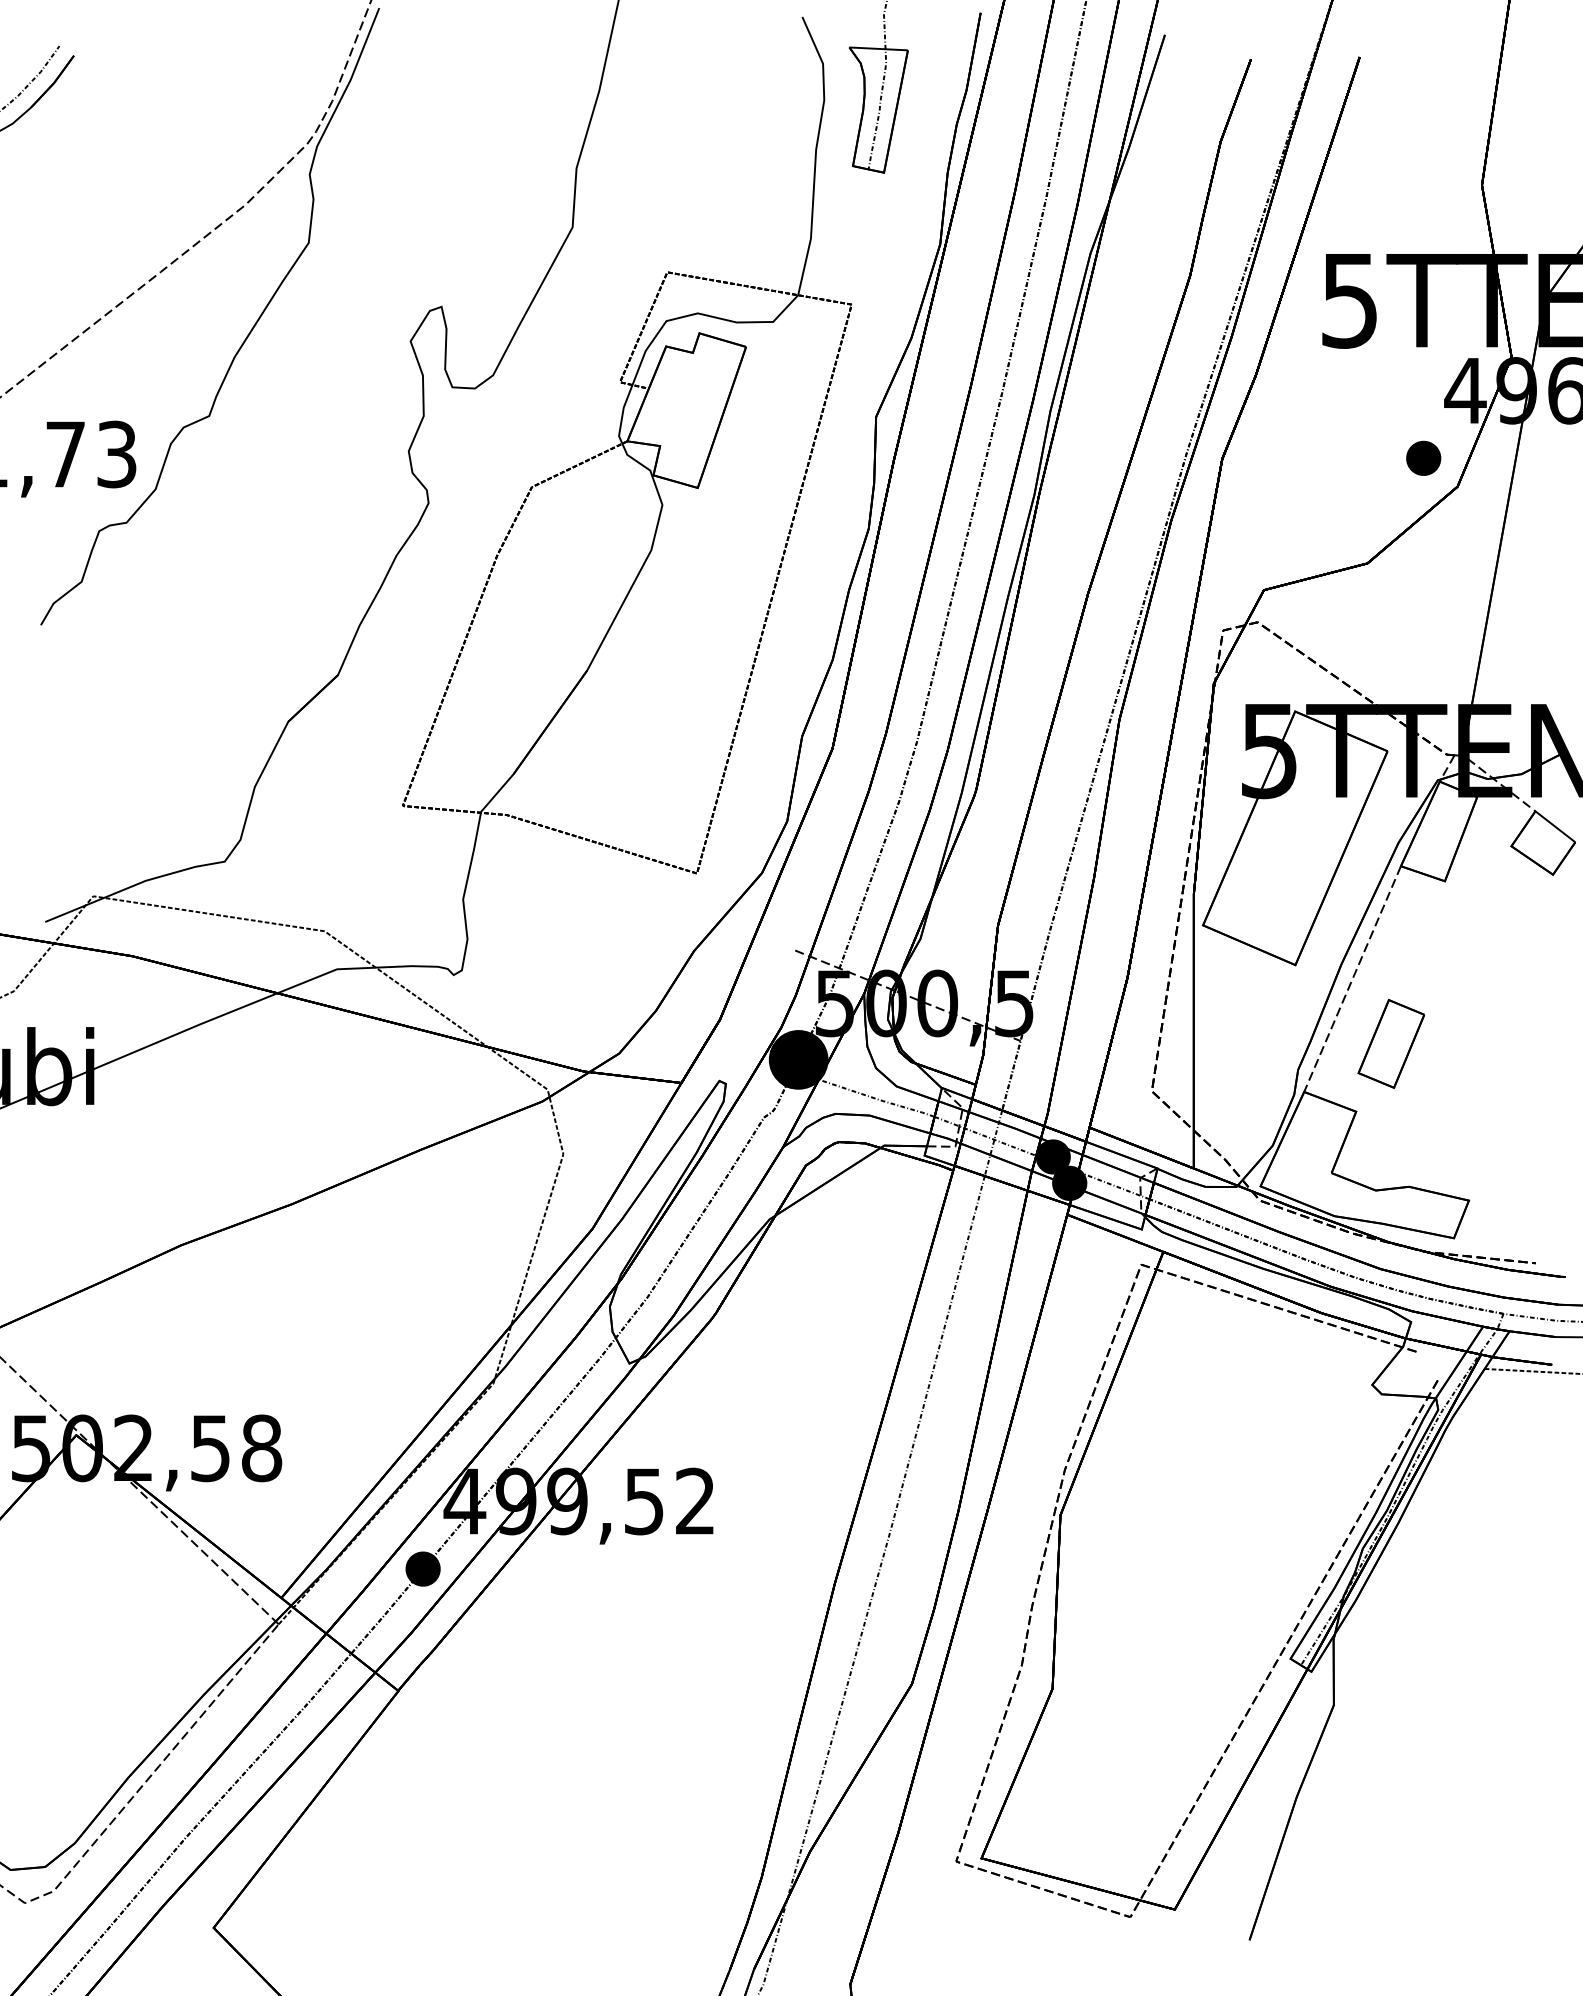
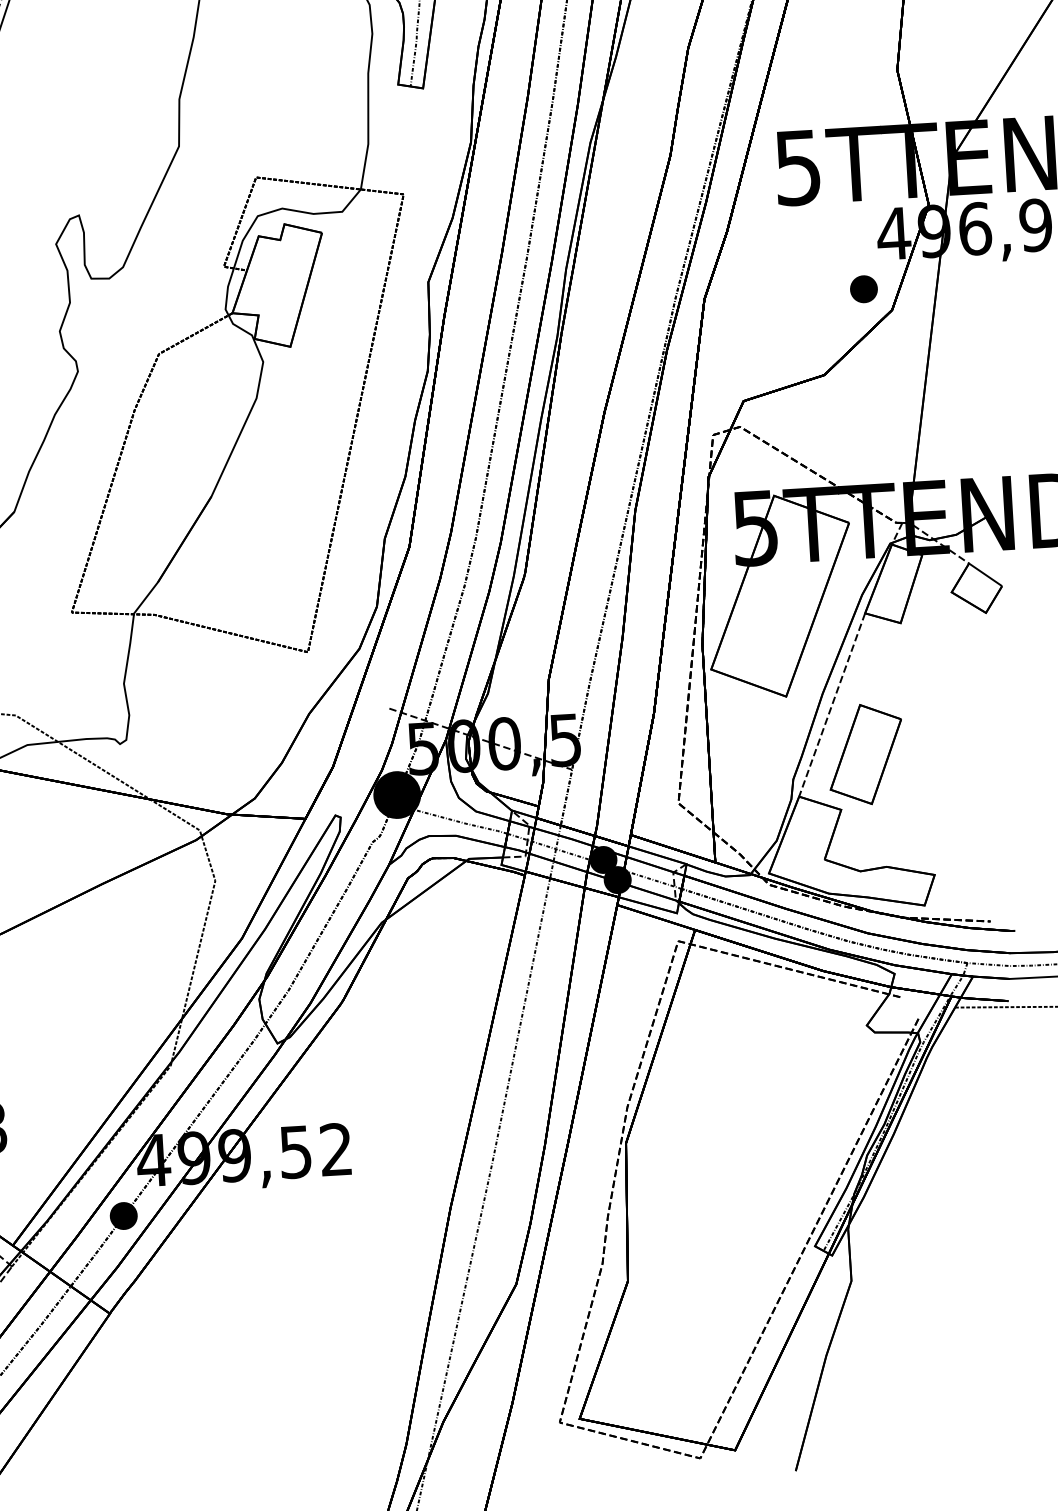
part: (1391, 1043) -> (866, 754), size x1.43

